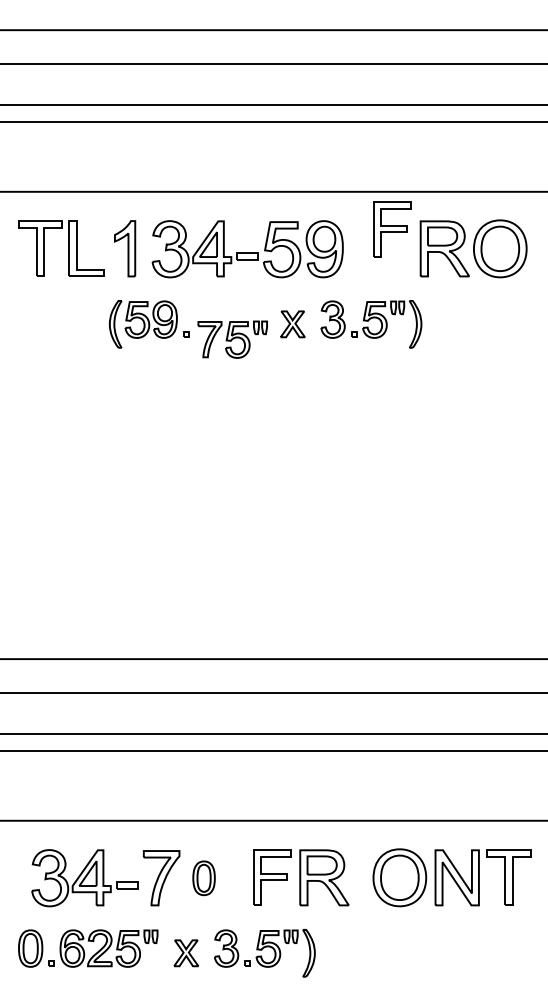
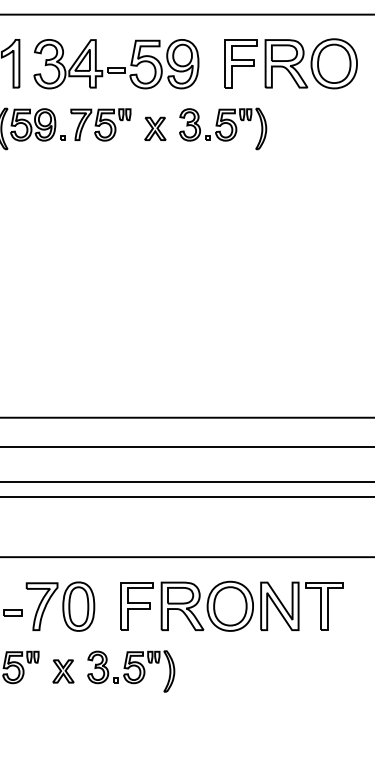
part: (392, 229) -> (241, 63), moved
part: (232, 339) -> (100, 124), moved
part: (451, 877) -> (274, 606), moved
part: (203, 878) -> (78, 606), size x1.67

